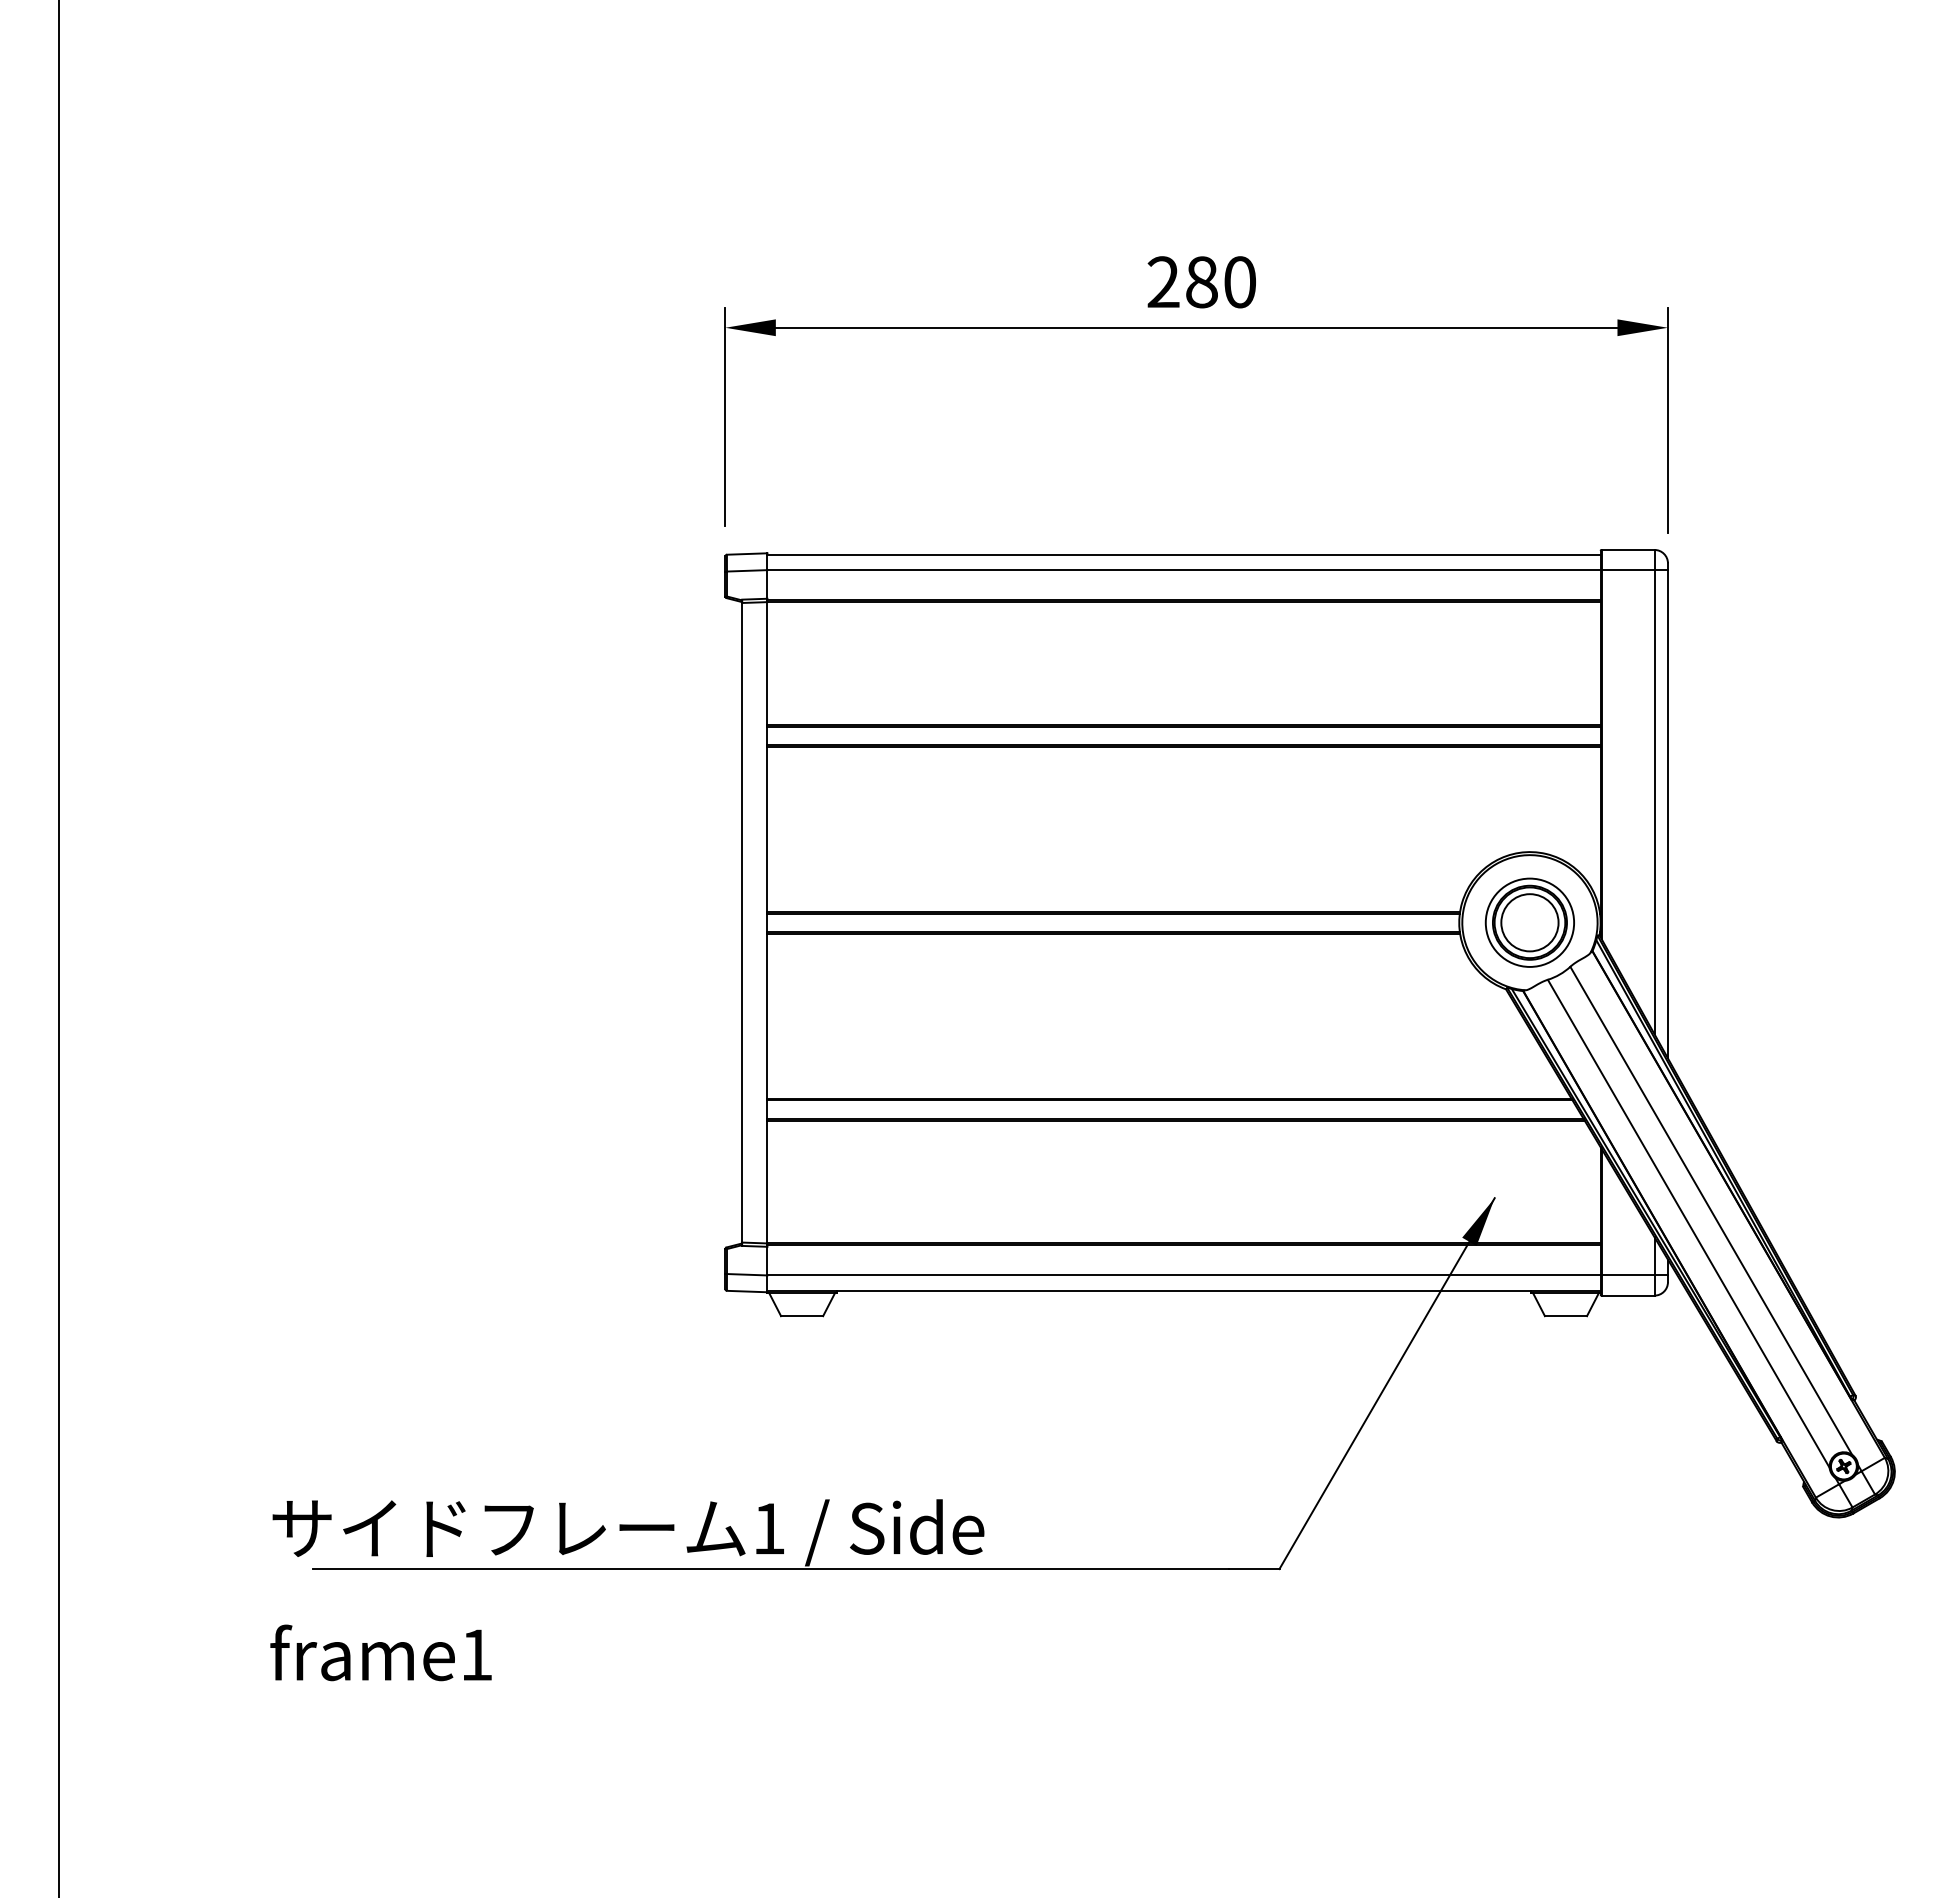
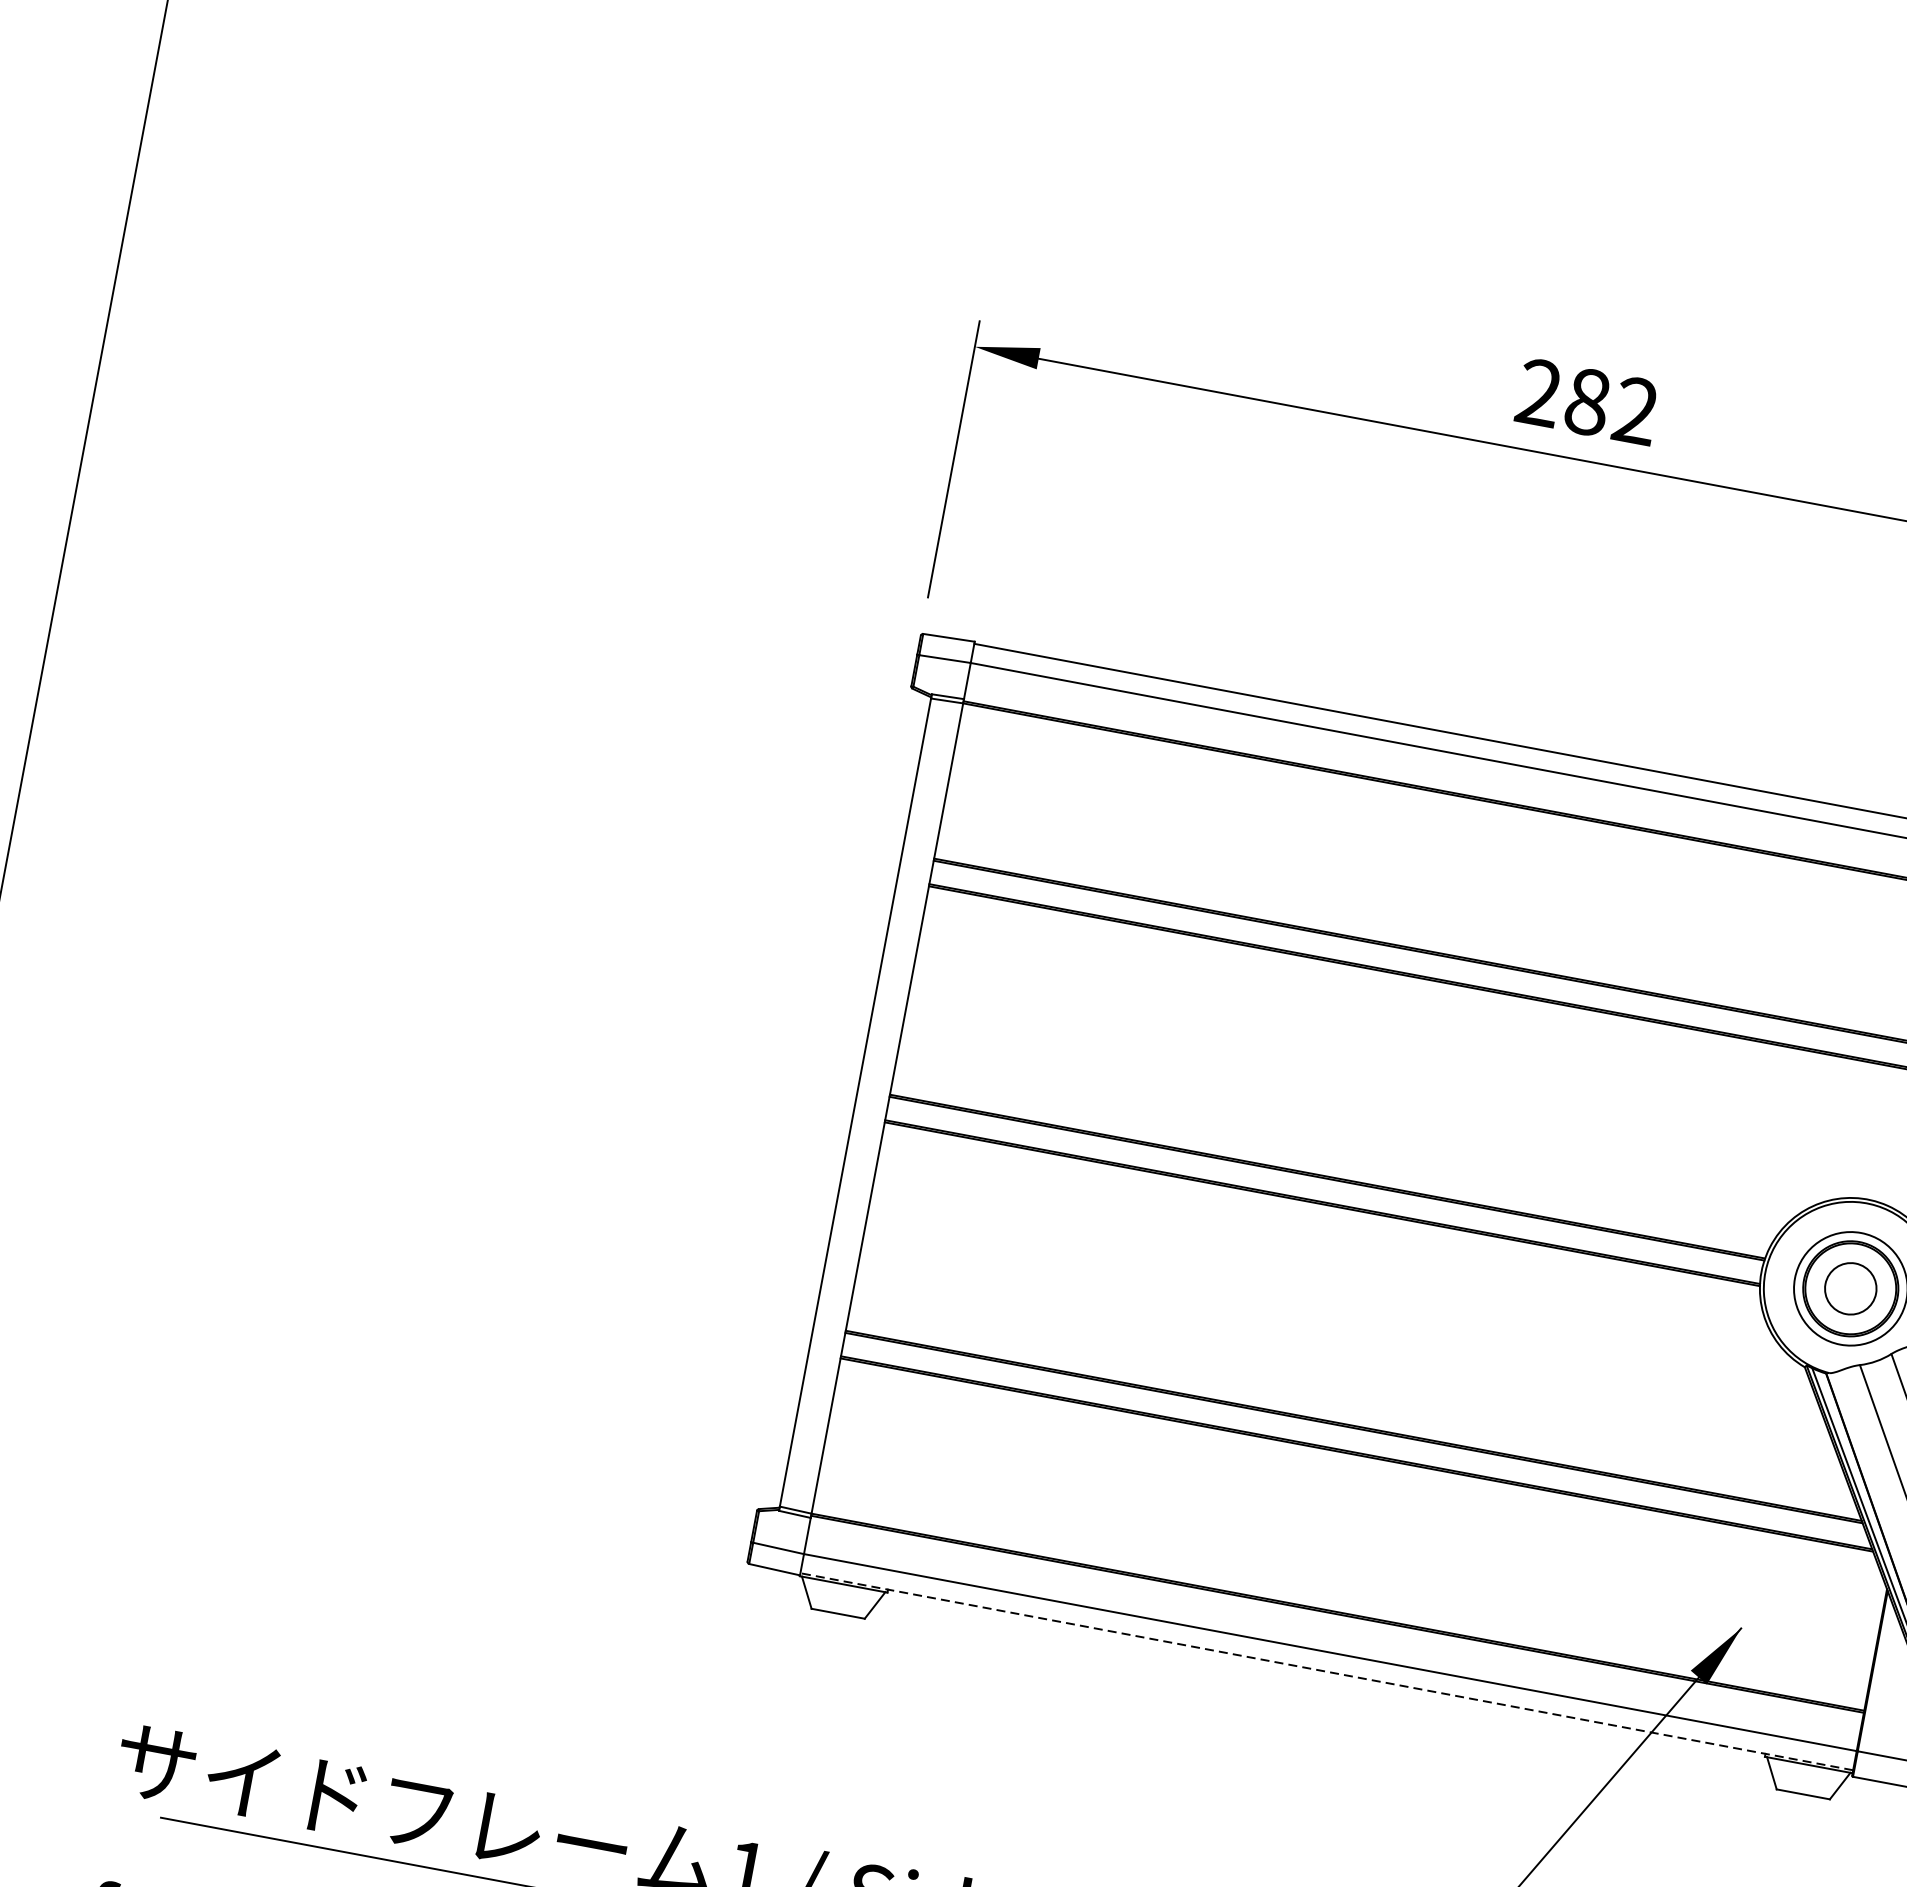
text: (1239, 282) -> (1635, 411), 280 -> 282
circle: (1529, 922) -> (1850, 1288), size x0.7
line: (1184, 1290) -> (1327, 1671), solid -> dashed

